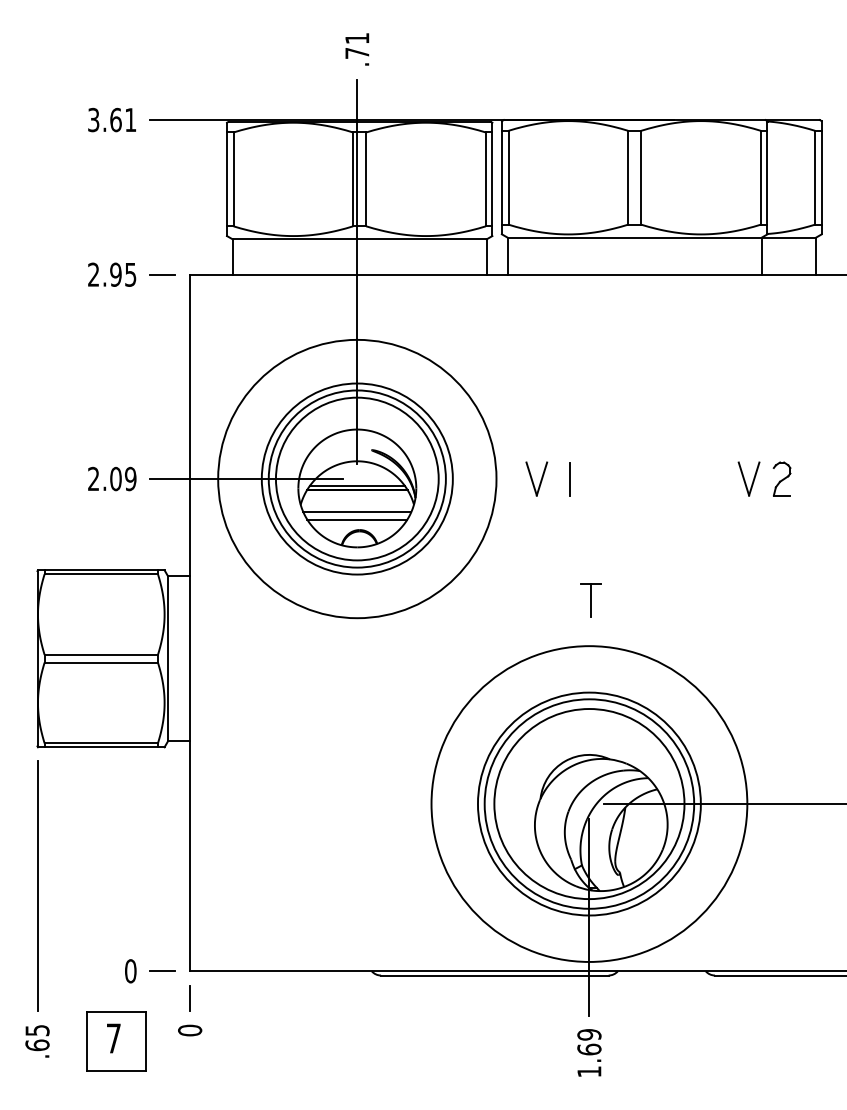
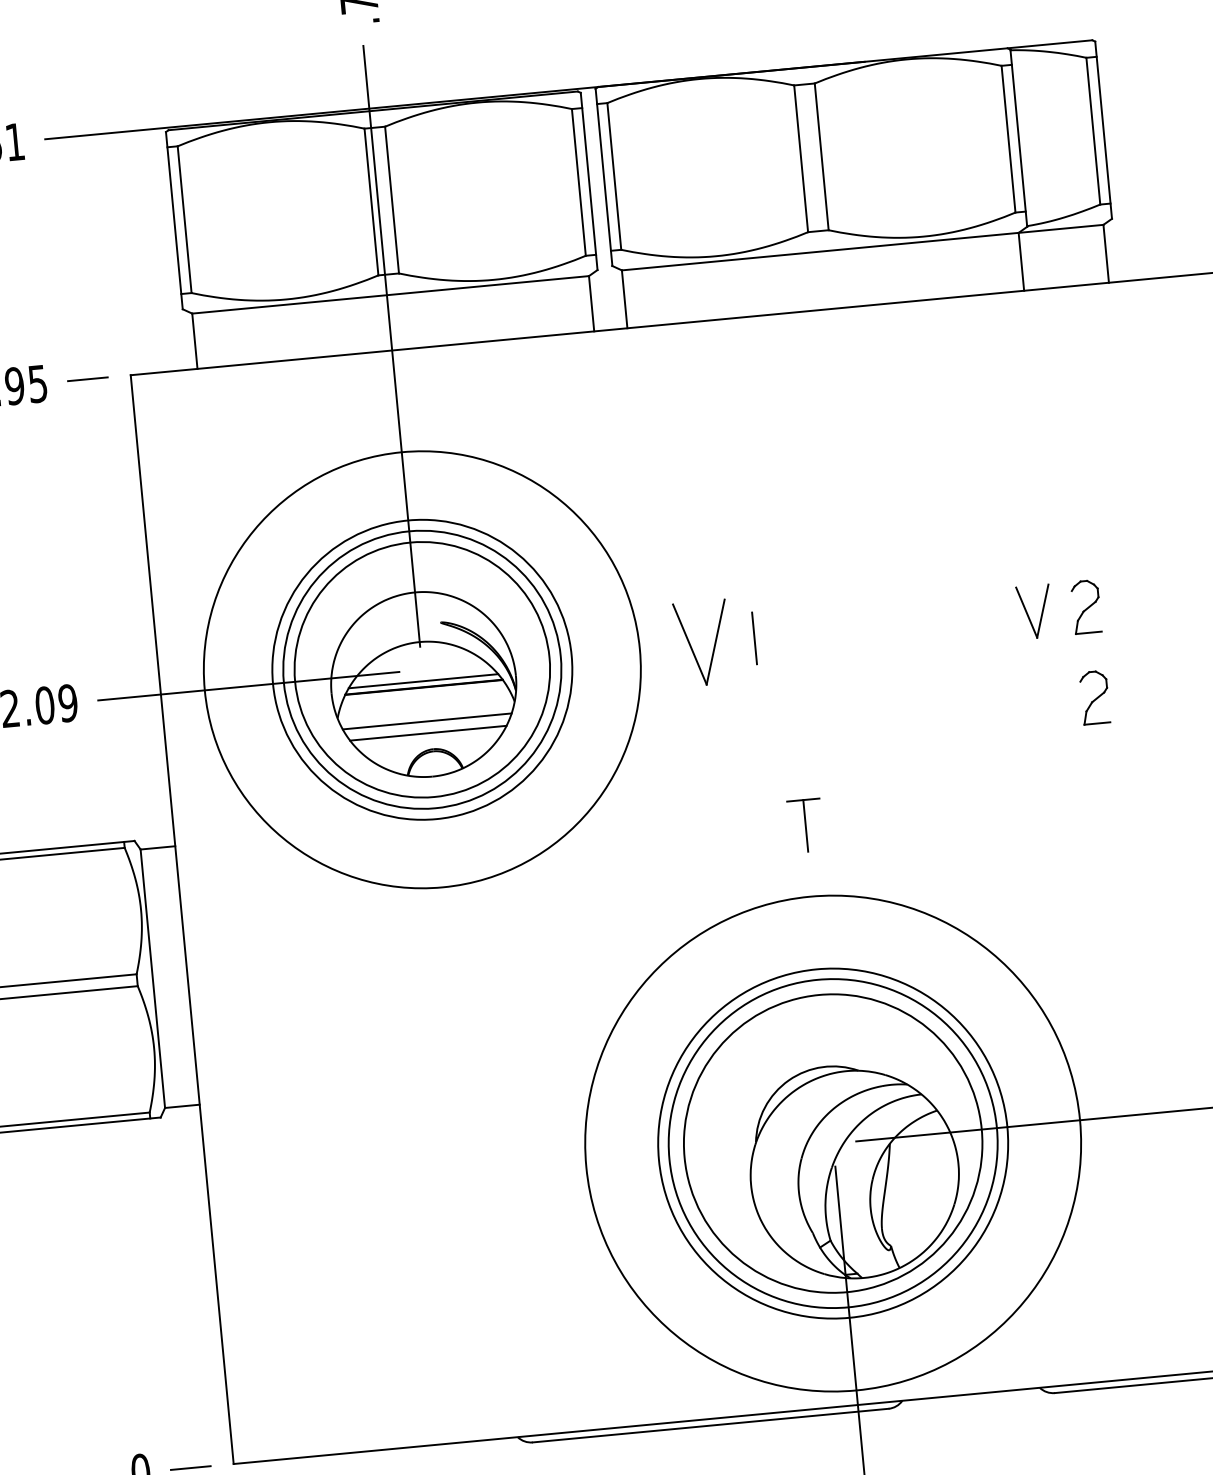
part: (536, 478) -> (702, 642), size x1.6
part: (781, 536) -> (1093, 696), added

